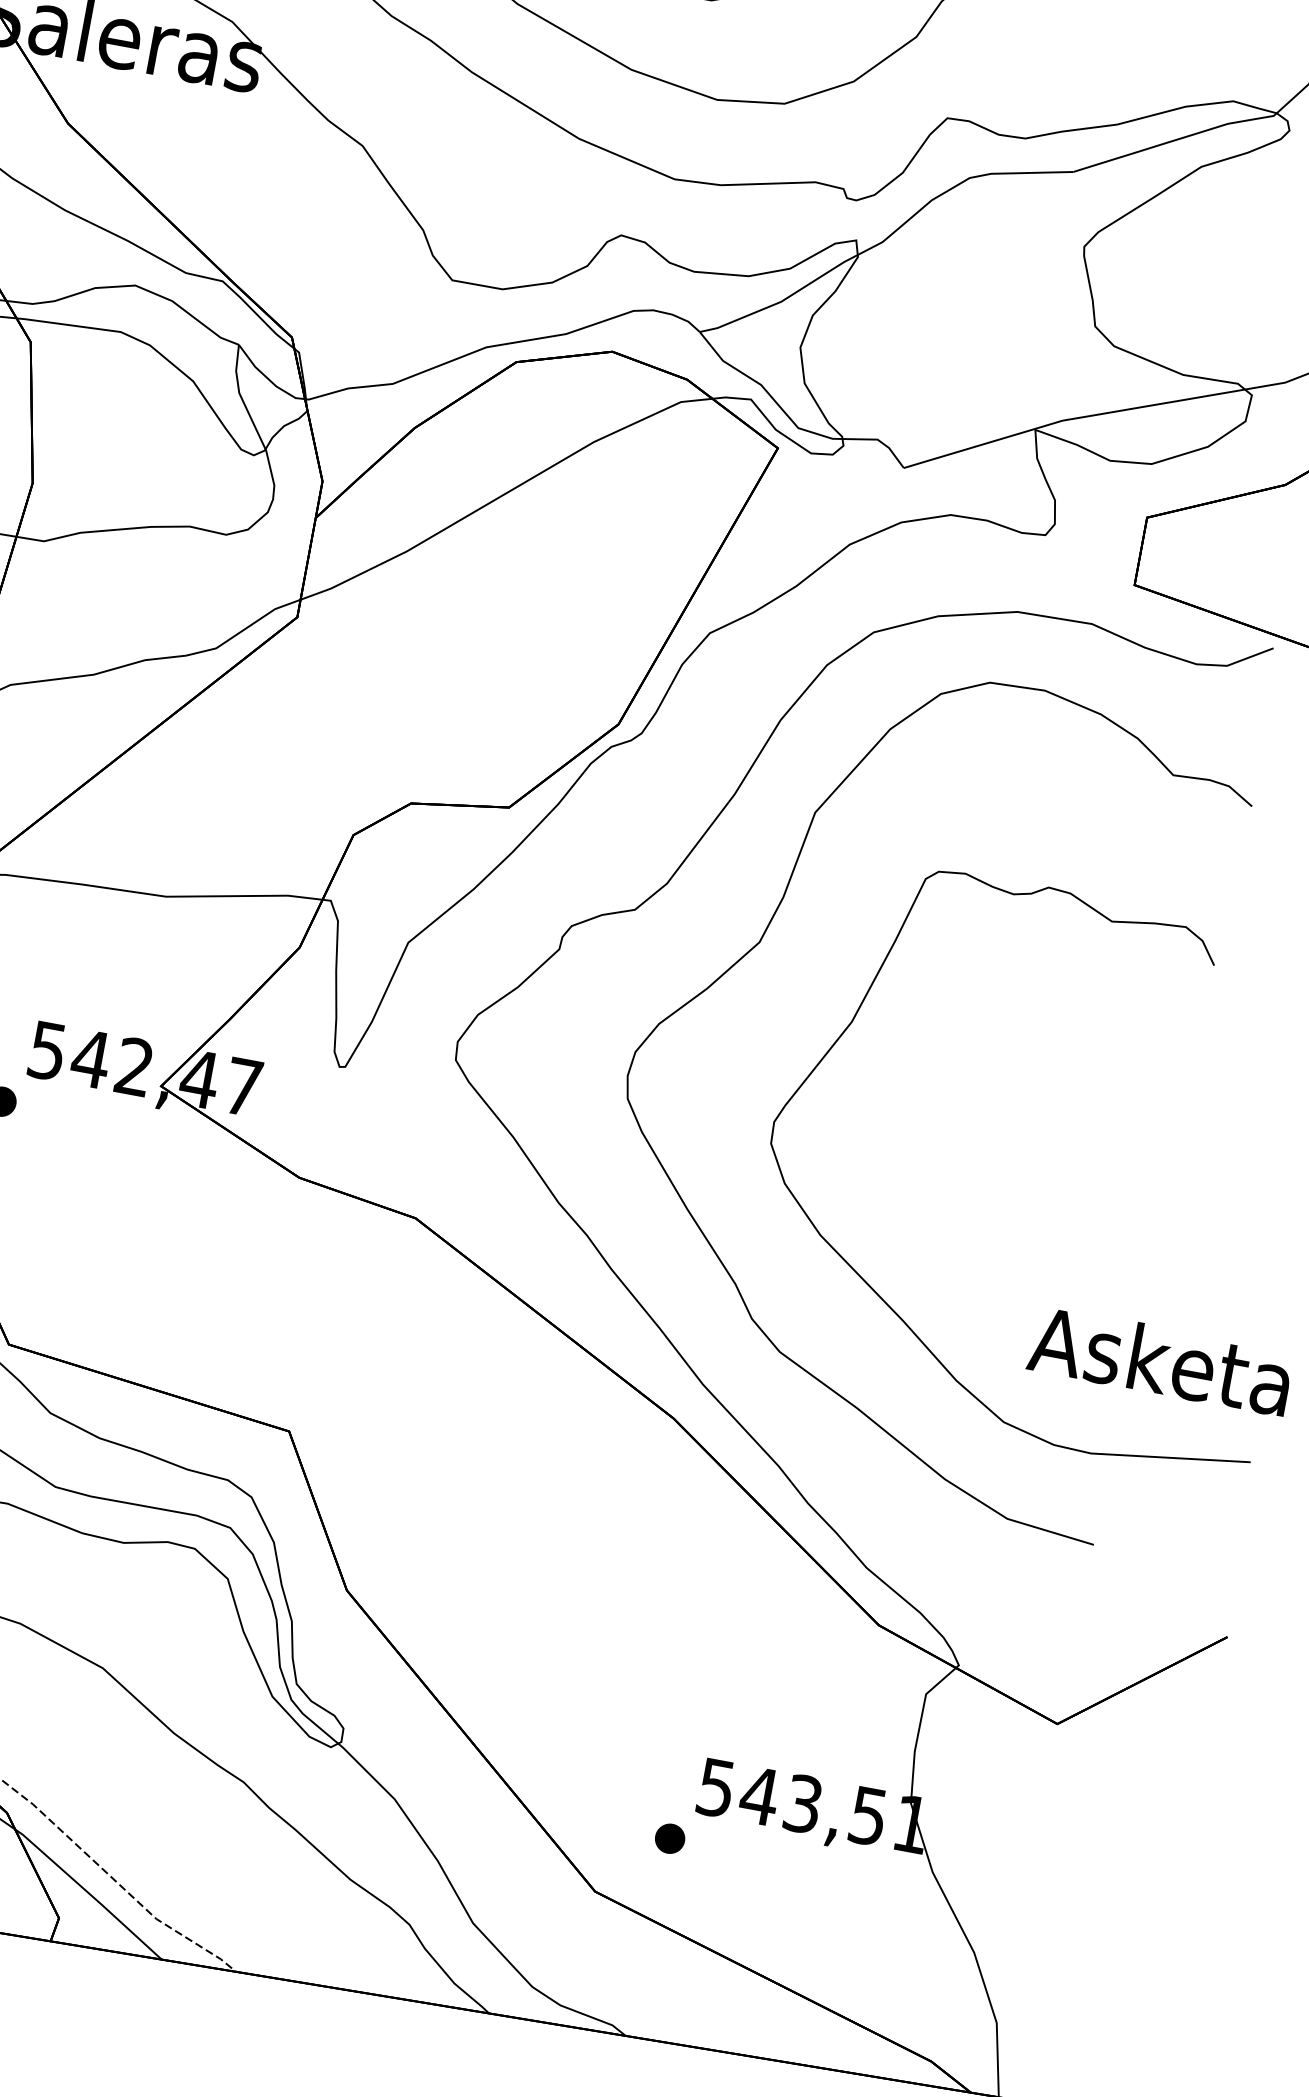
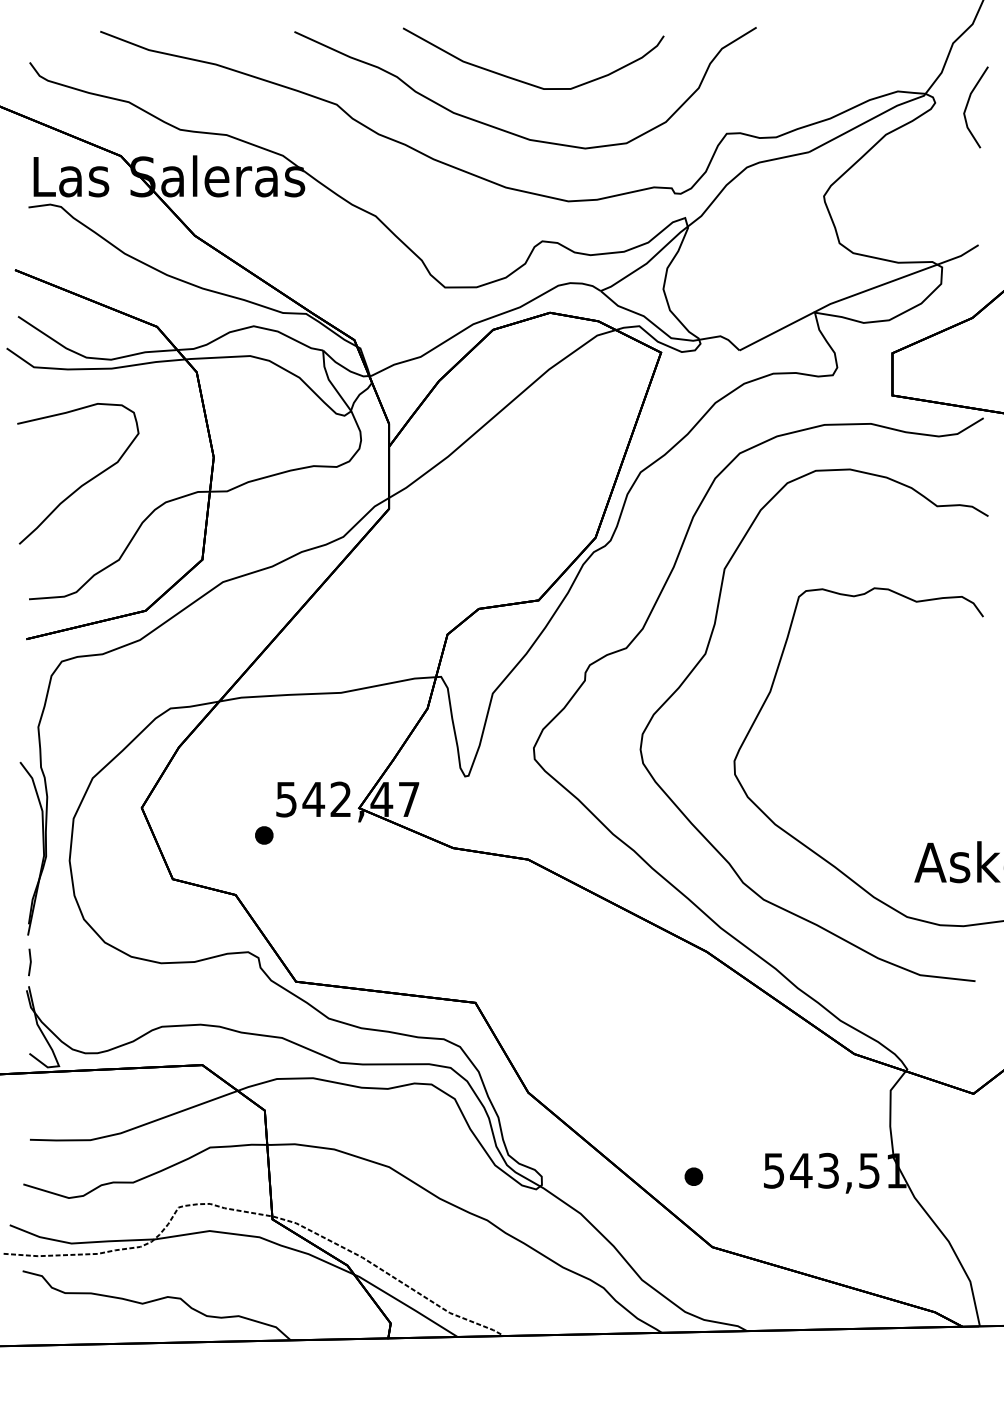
part: (669, 1838) -> (693, 1176), moved

